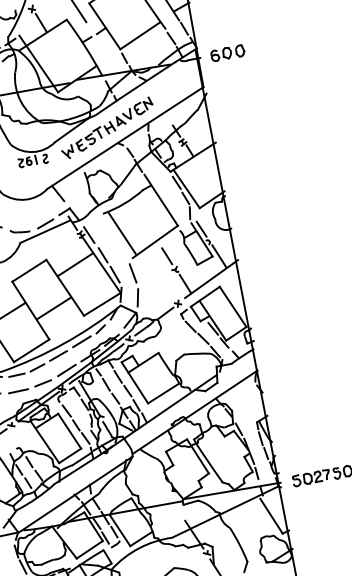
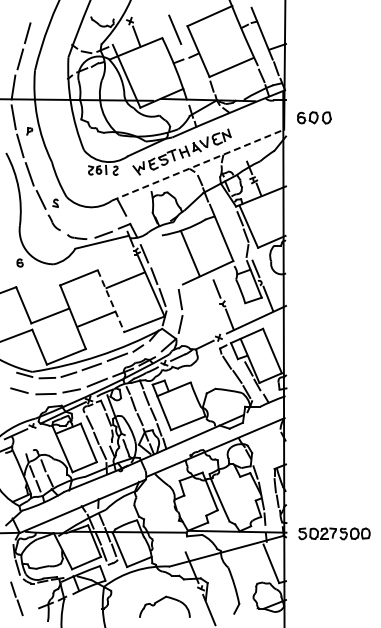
part: (227, 52) -> (314, 117), moved
line: (125, 137) -> (198, 164), solid -> dashed
line: (121, 232) -> (189, 252), moved
line: (65, 288) -> (111, 301), solid -> dashed

